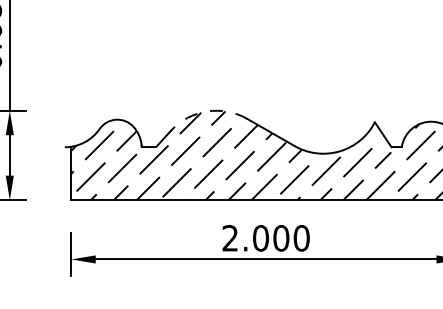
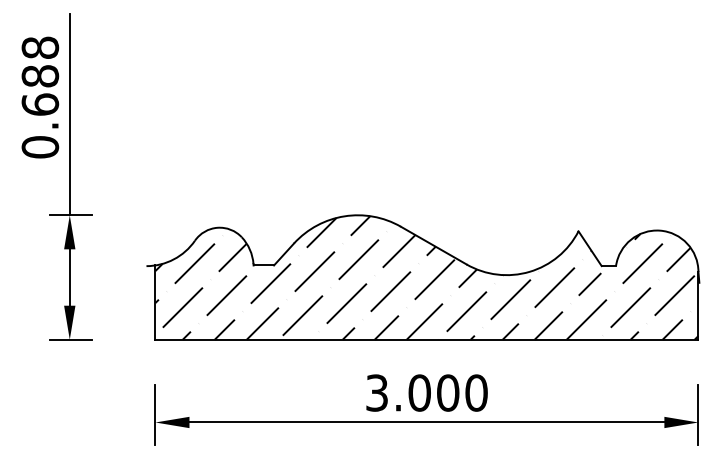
arc: (206, 111) -> (344, 216), dashed -> solid
text: (229, 237) -> (376, 392), 2.000 -> 3.000

